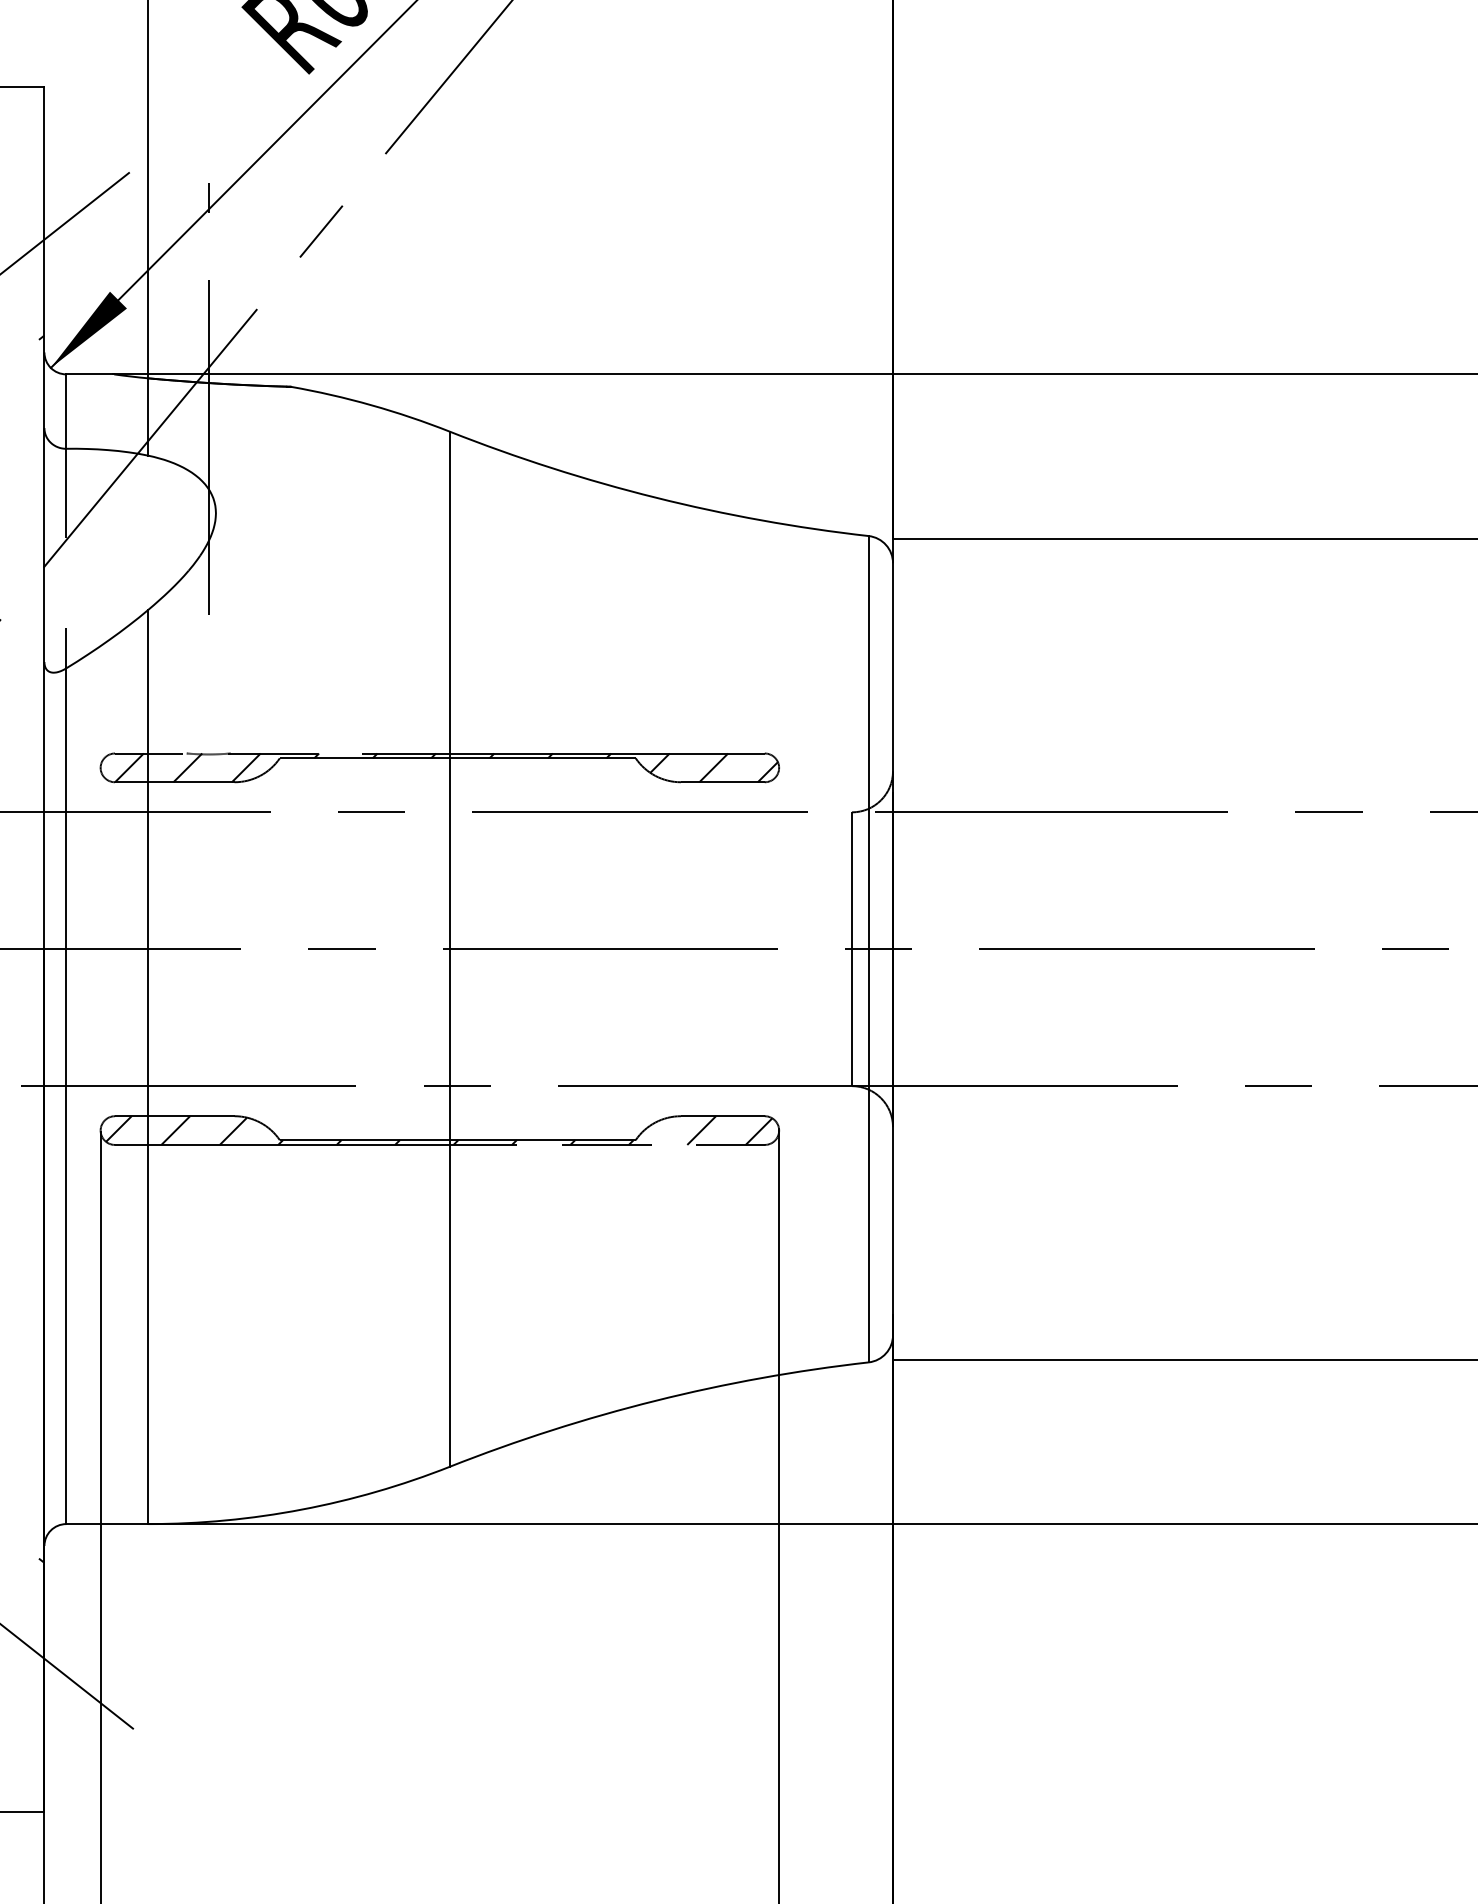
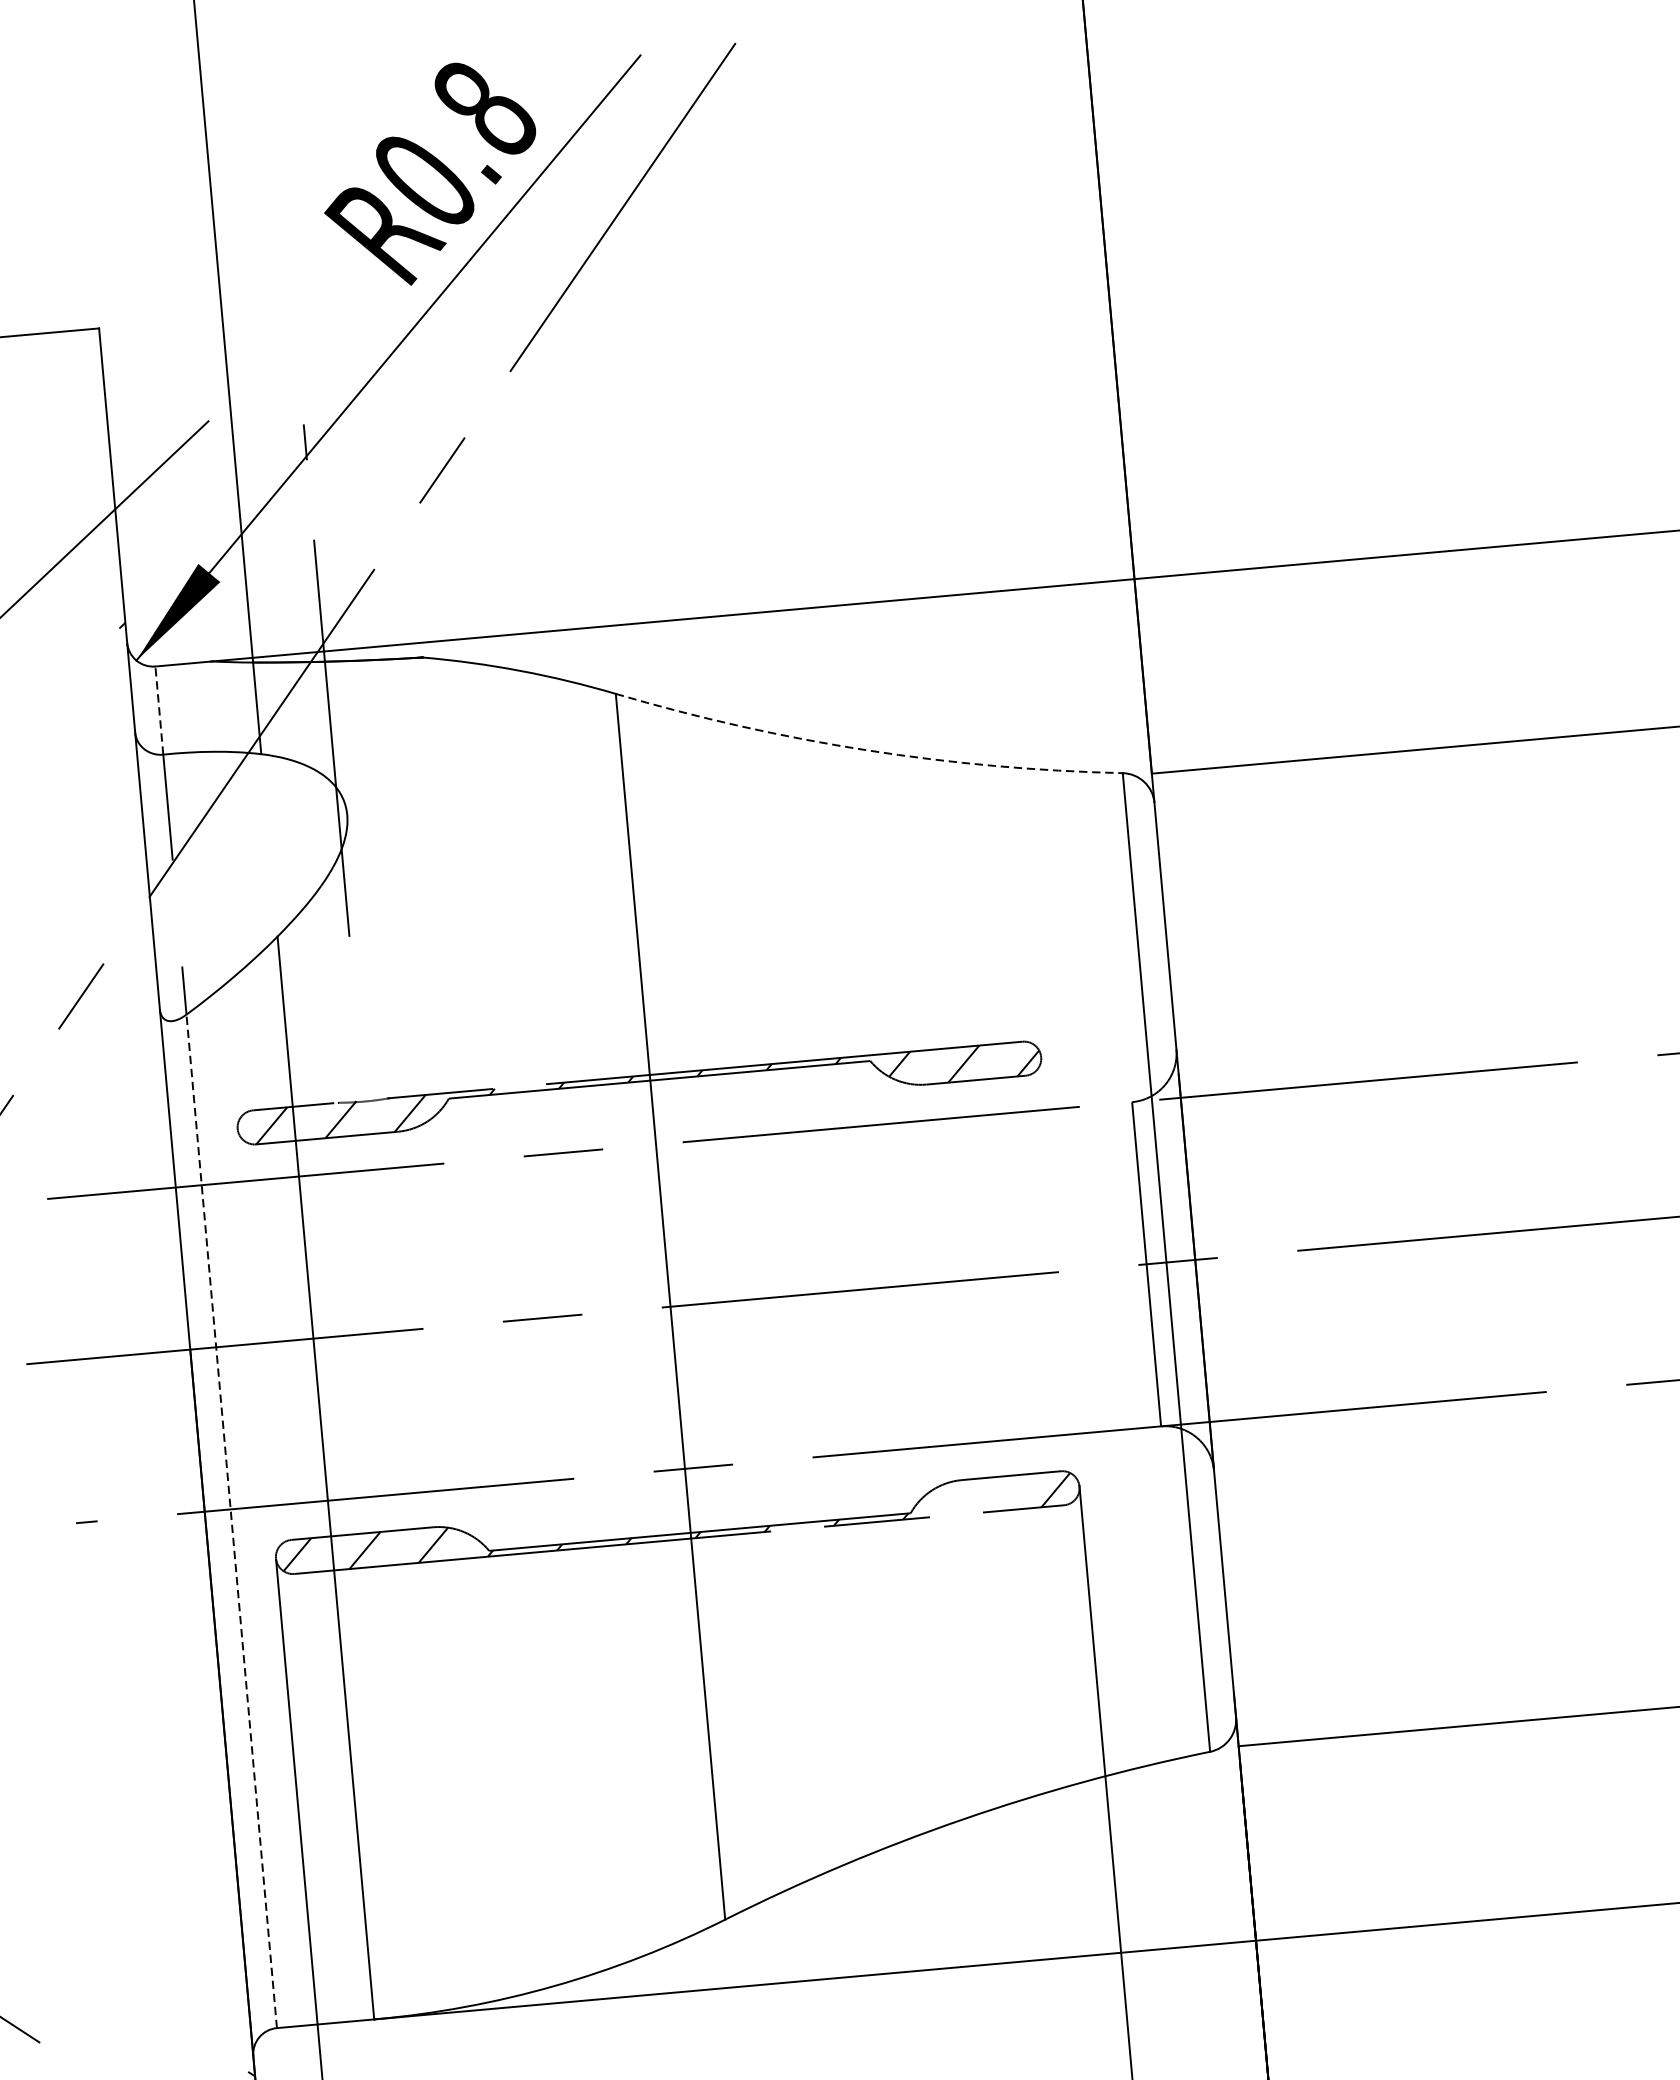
line: (66, 411) -> (159, 710), solid -> dashed
arc: (655, 497) -> (866, 750), solid -> dashed
line: (66, 1096) -> (231, 1521), solid -> dashed
line: (701, 1130) -> (987, 1494), removed

